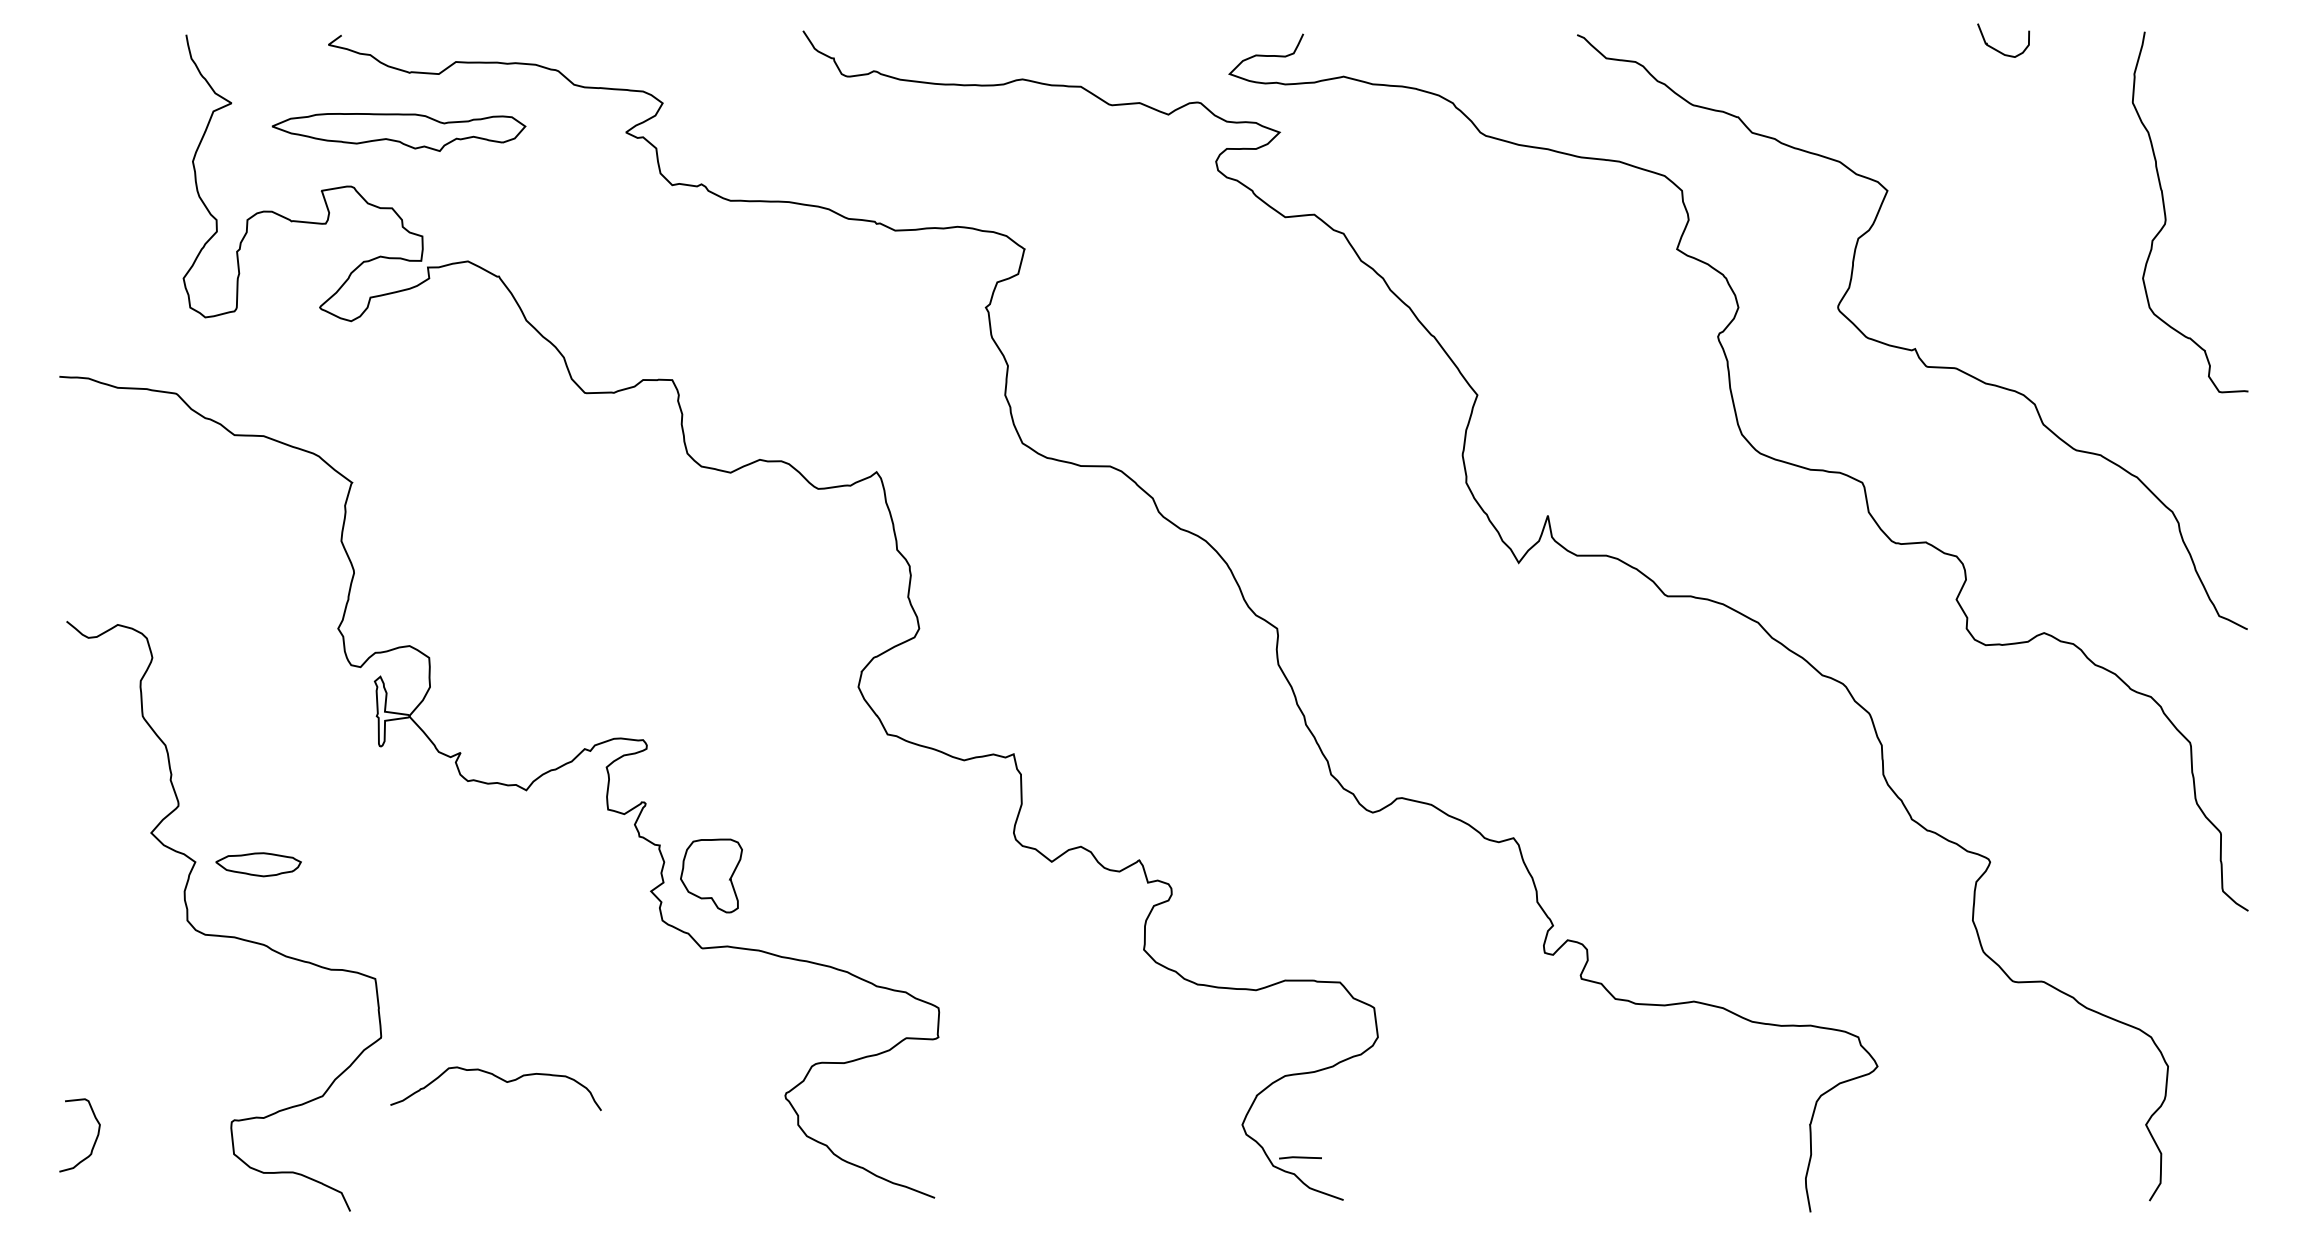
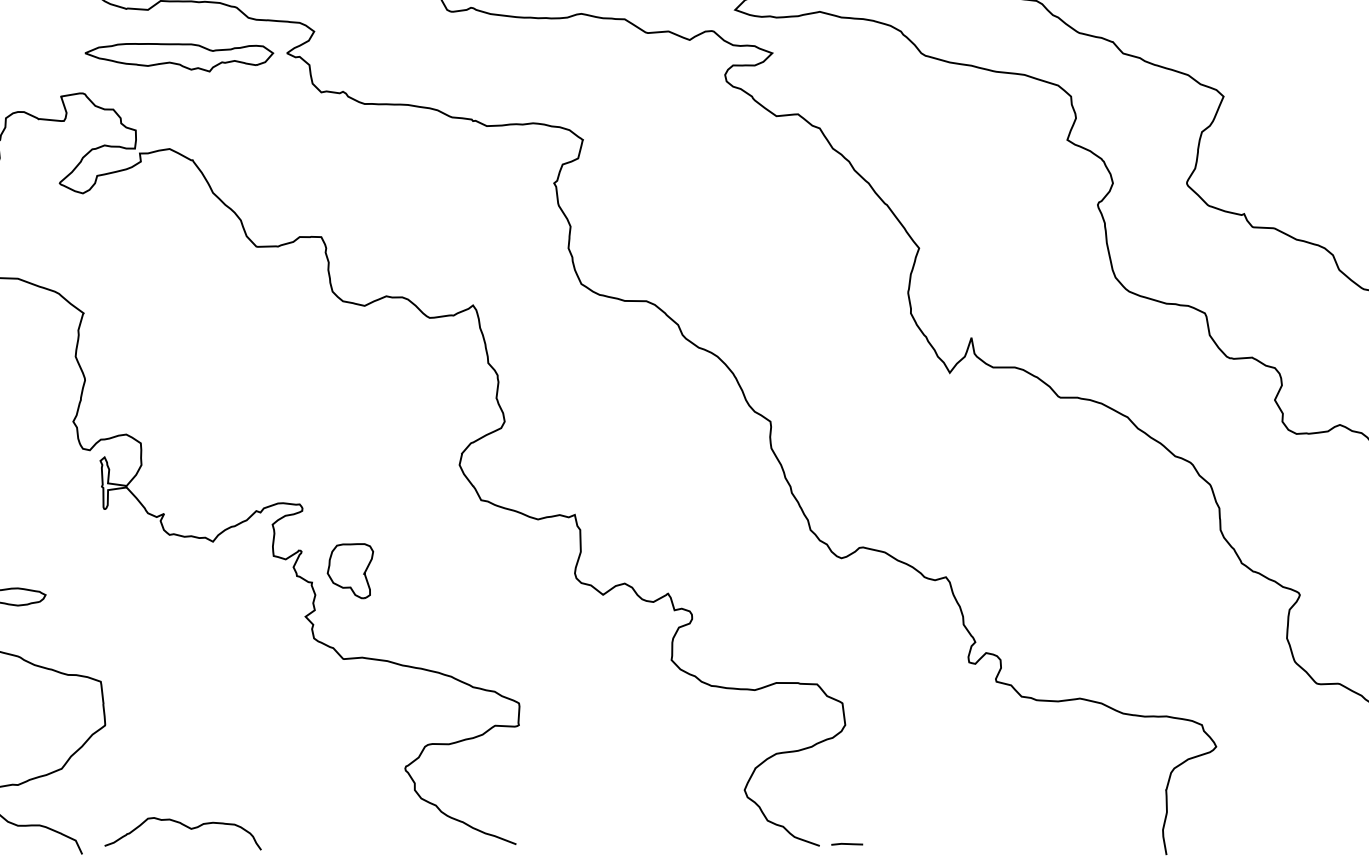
part: (398, 132) -> (178, 57), moved
part: (711, 875) -> (350, 570), moved
curve: (499, 1079) -> (185, 826), moved
line: (1300, 1157) -> (847, 844), moved

